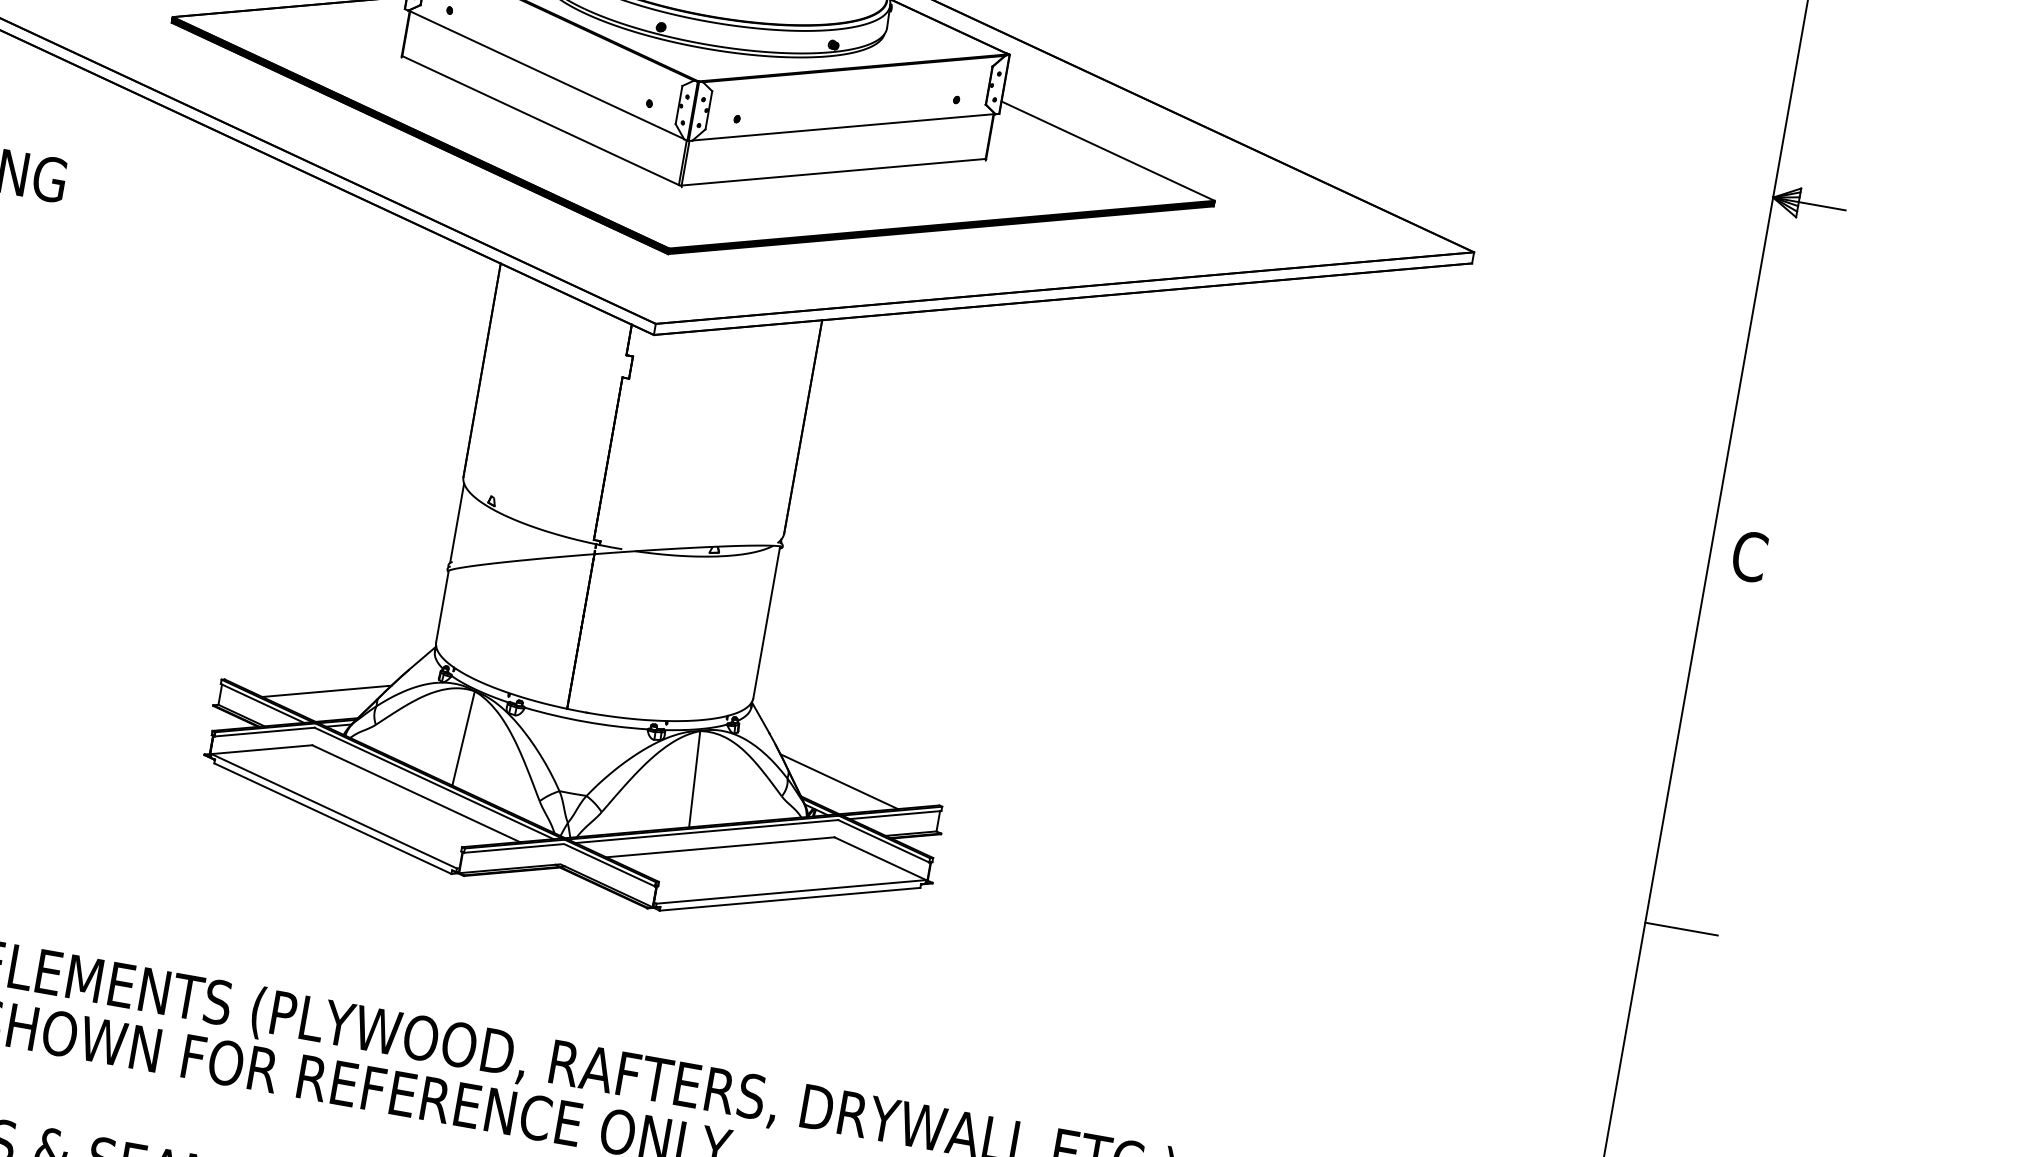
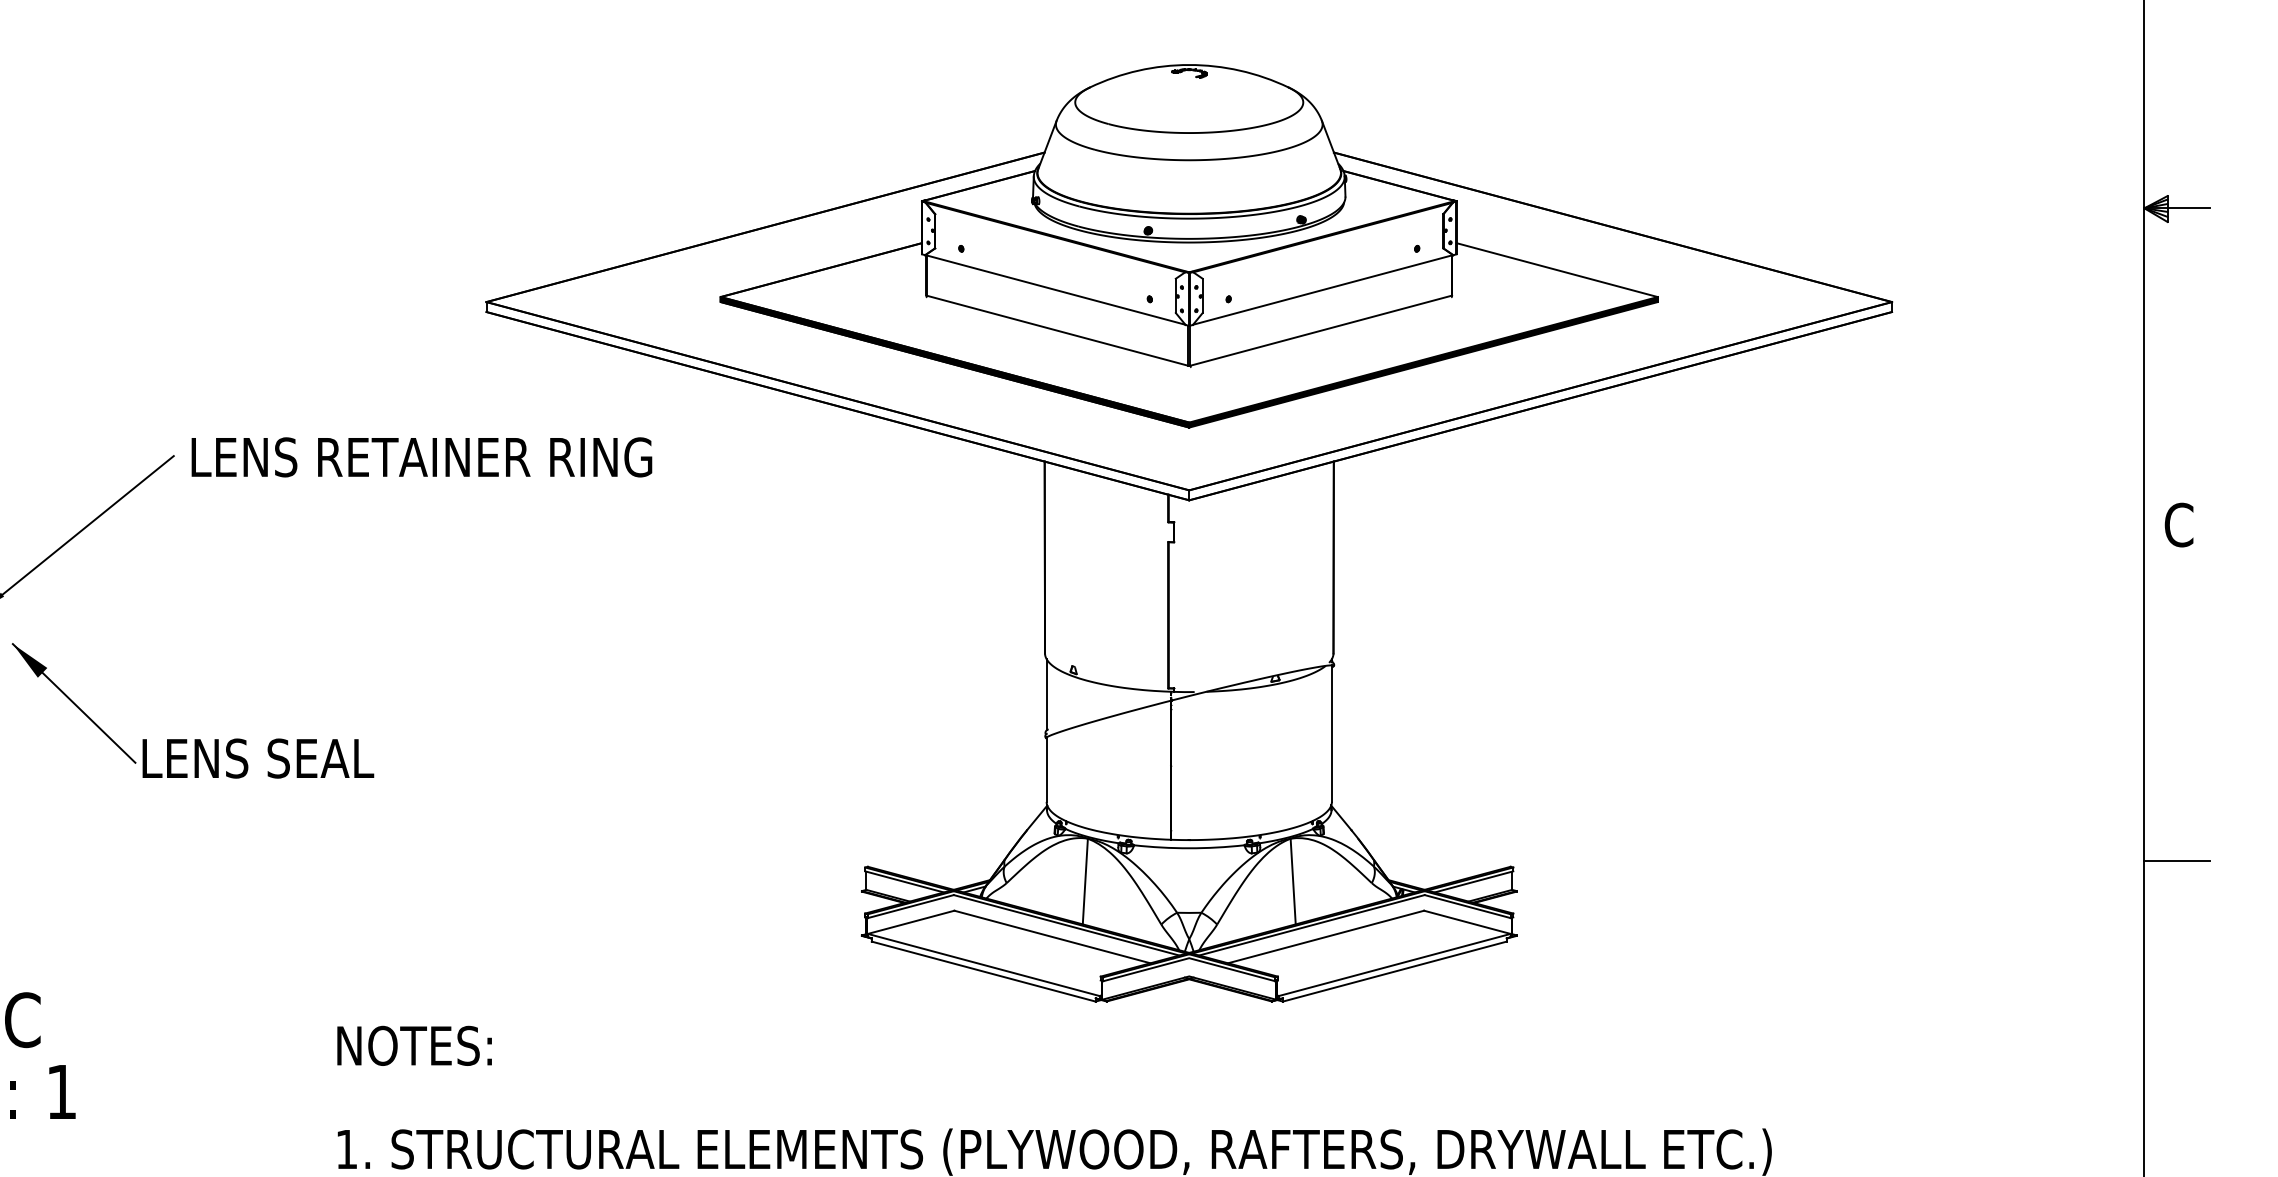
line: (326, 691) -> (958, 861), removed
line: (839, 781) -> (1419, 861), removed

